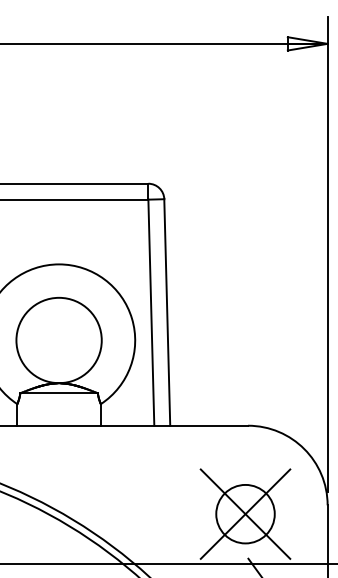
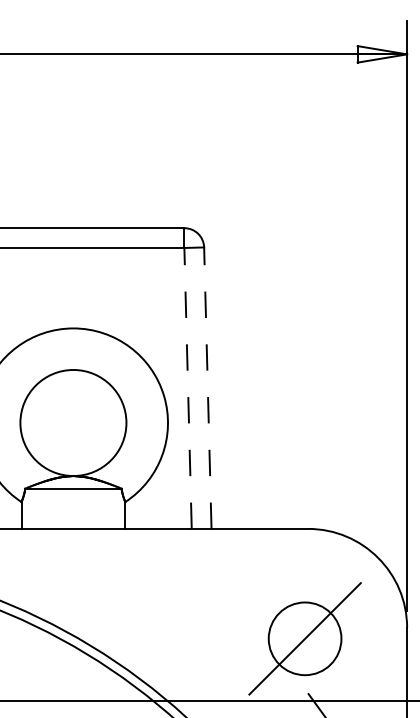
line: (167, 311) -> (208, 386), solid -> dashed
line: (151, 312) -> (188, 388), solid -> dashed
line: (245, 513) -> (305, 637), removed

